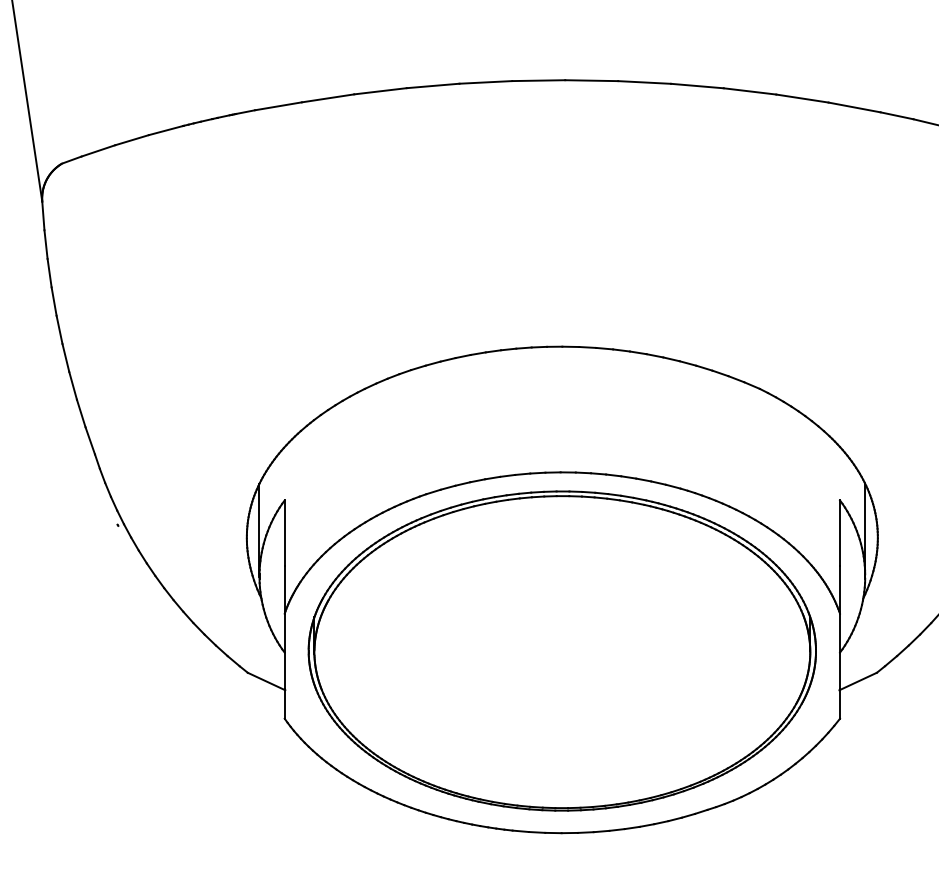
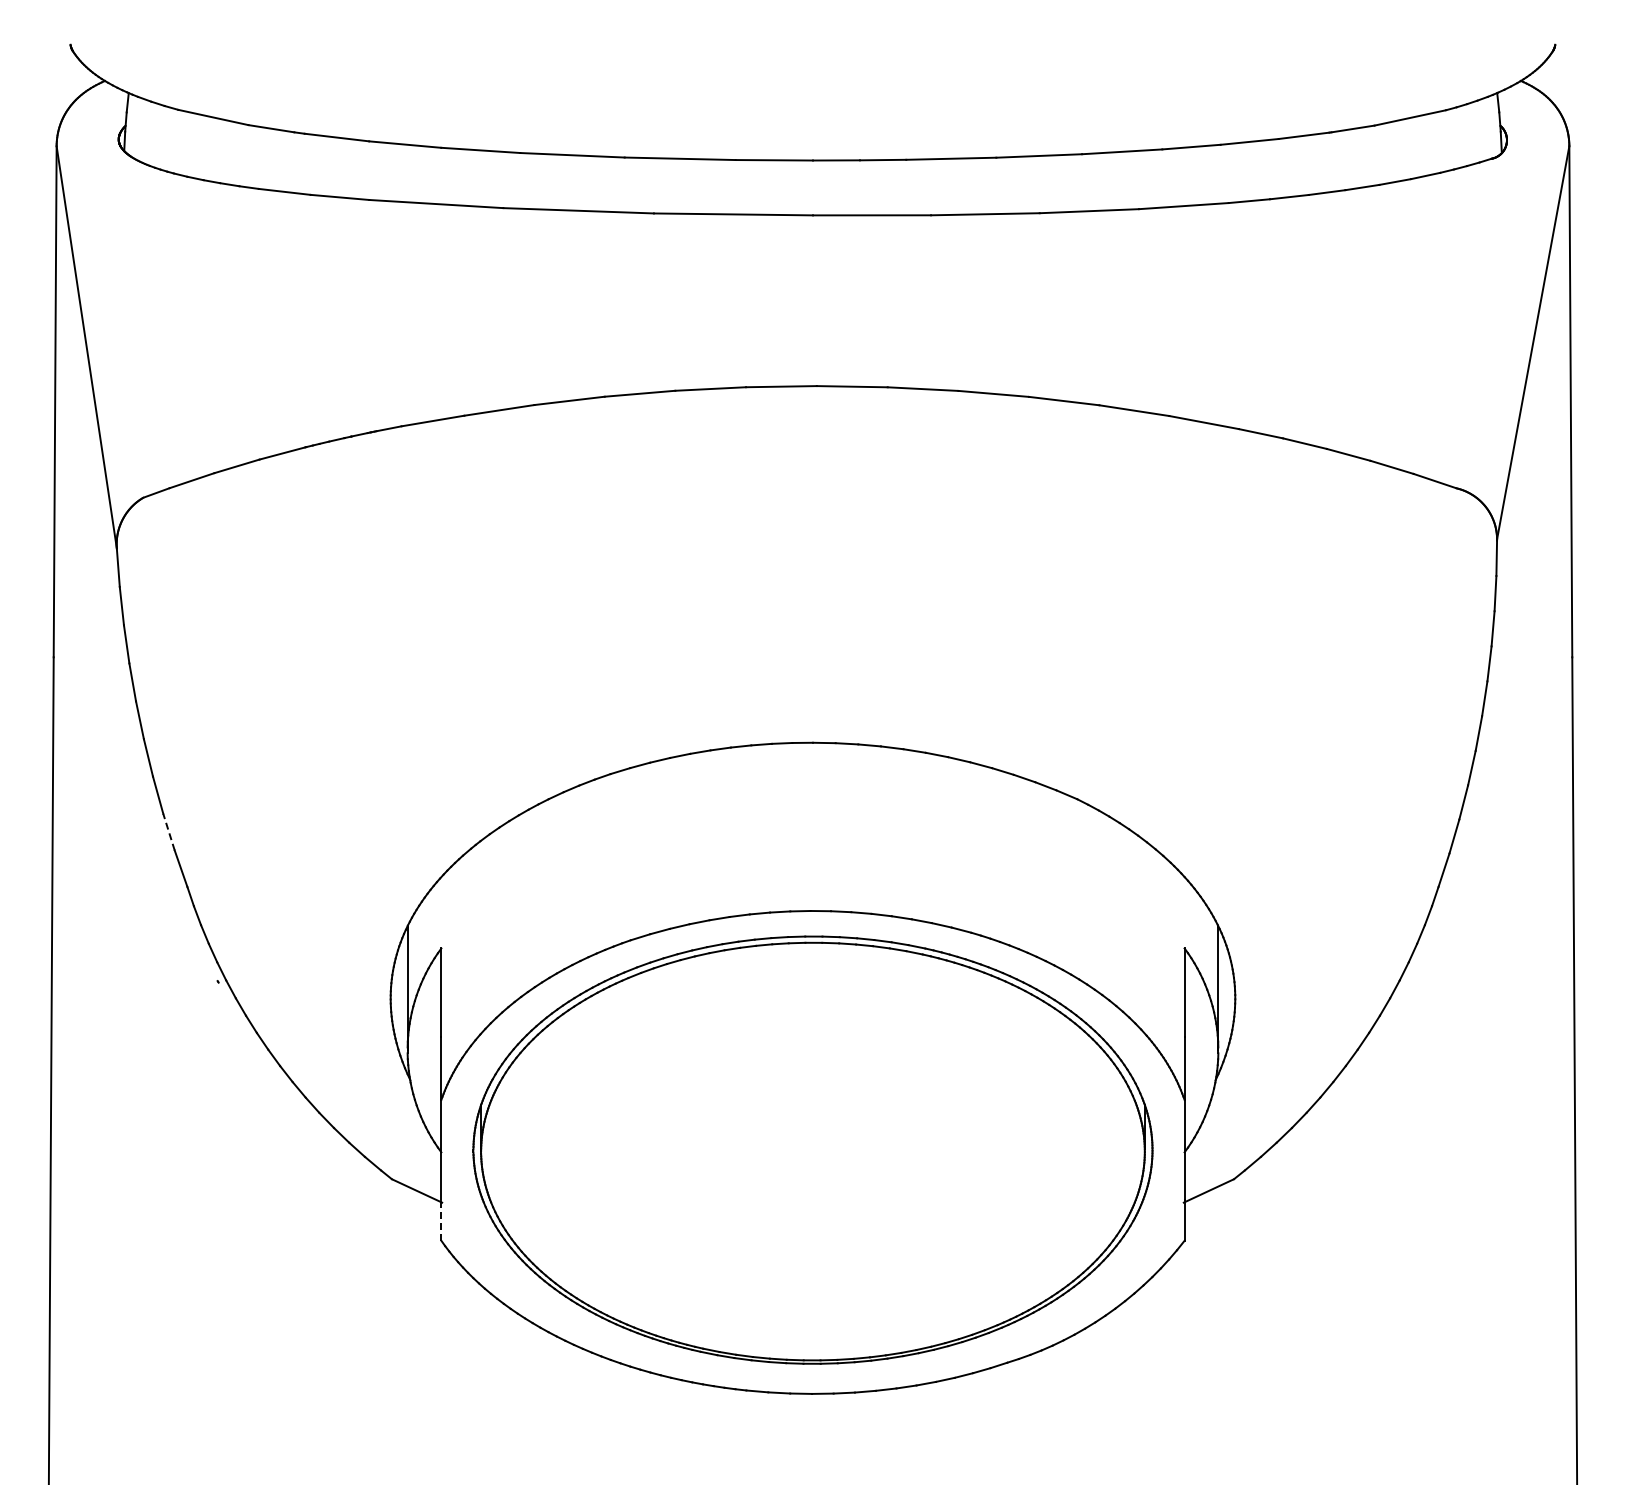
line: (80, 412) -> (168, 831), solid -> dashed
line: (284, 703) -> (441, 1220), solid -> dashed

